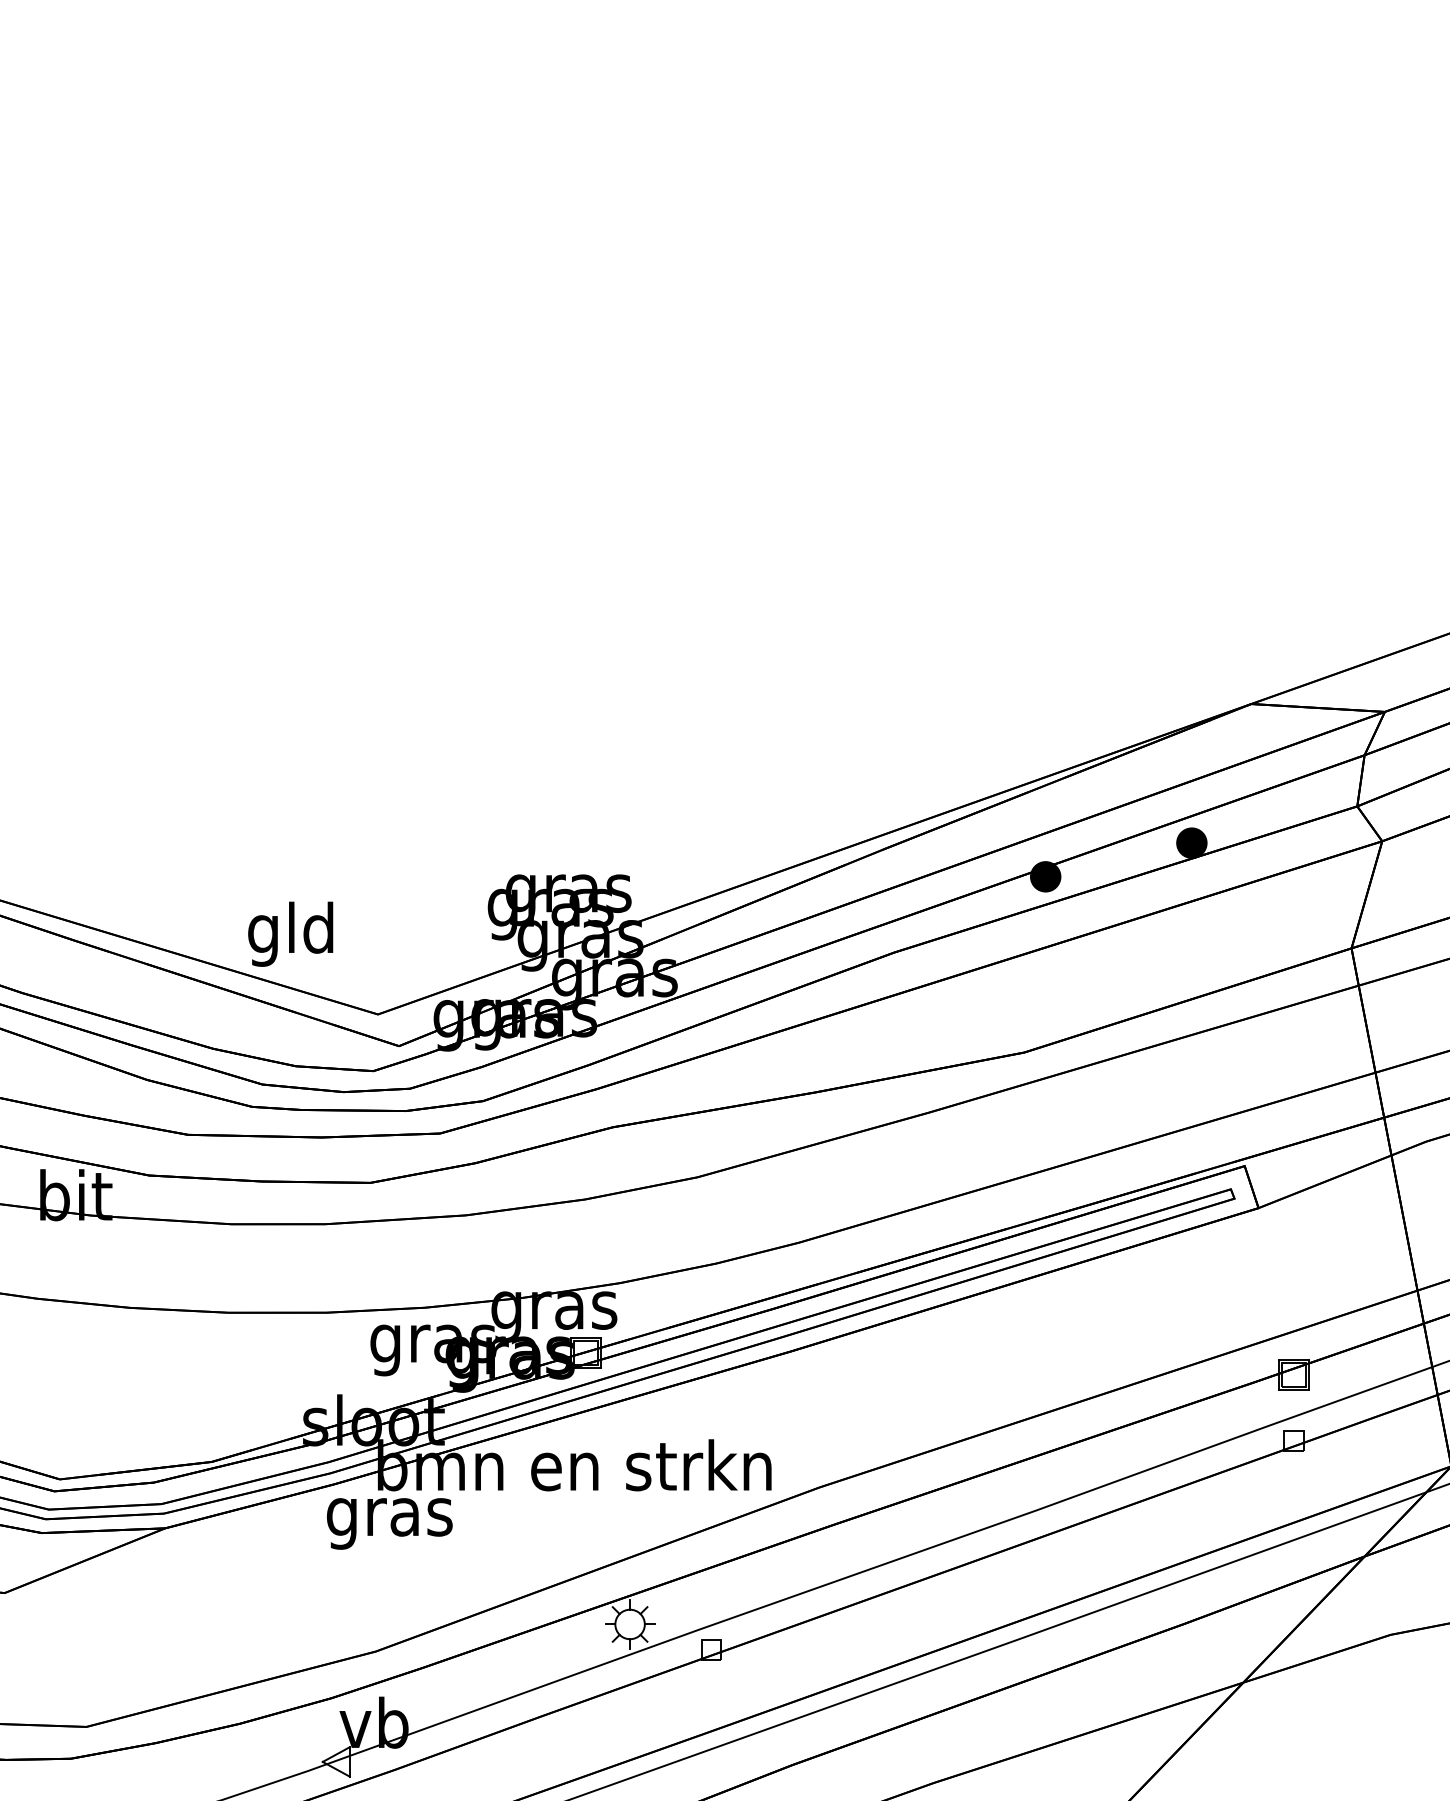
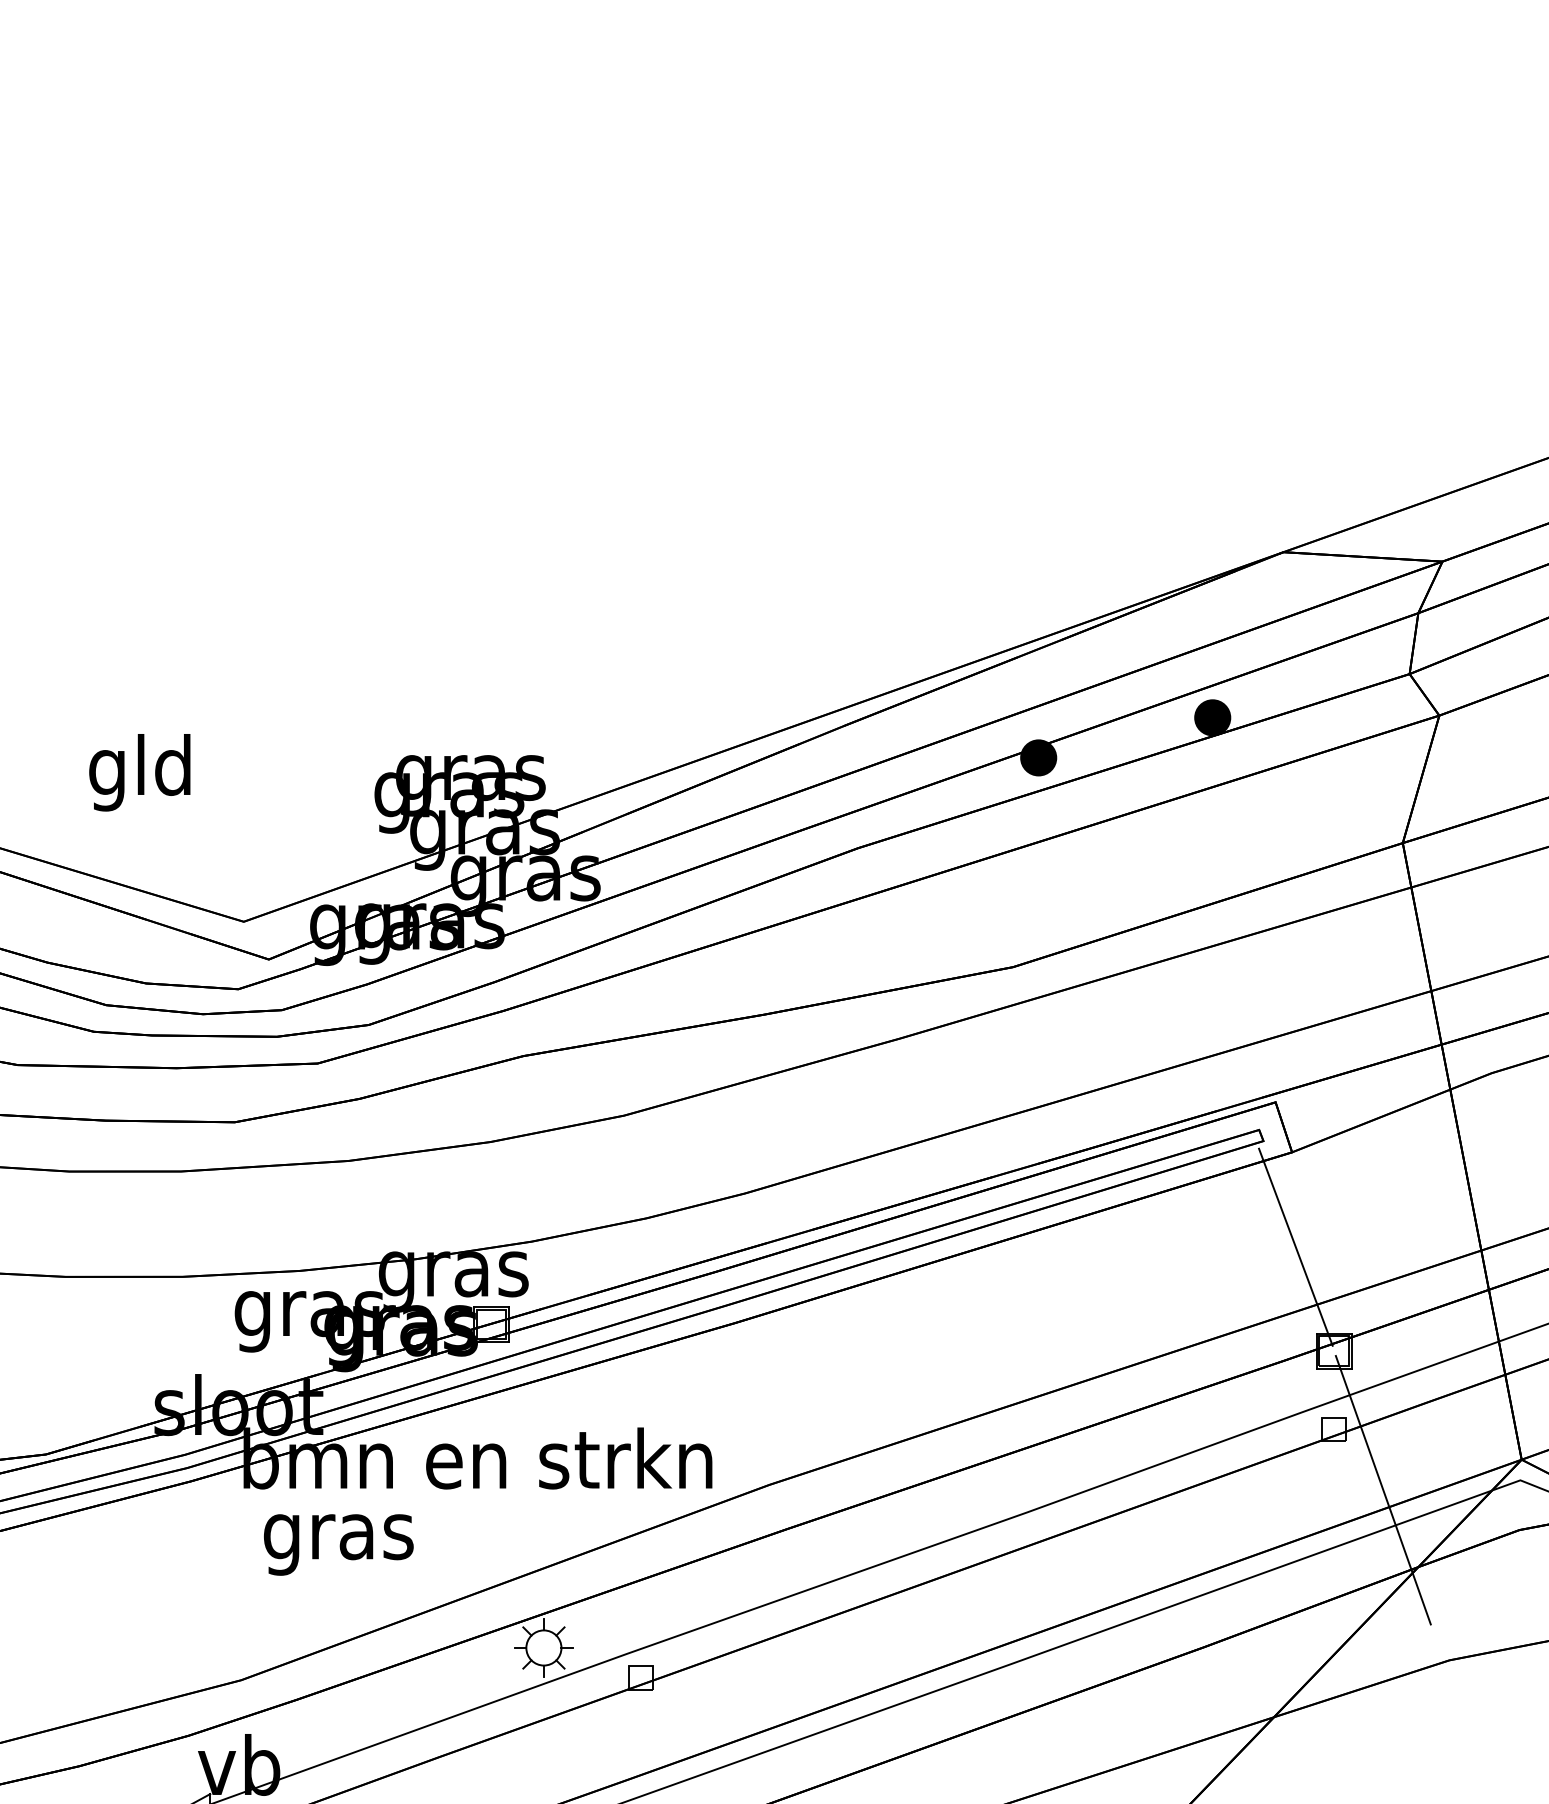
text: (290, 933) -> (139, 771), moved
line: (1261, 1287) -> (1295, 1246), added
line: (1335, 1491) -> (1383, 1489), added
text: (389, 1523) -> (338, 1544), moved

